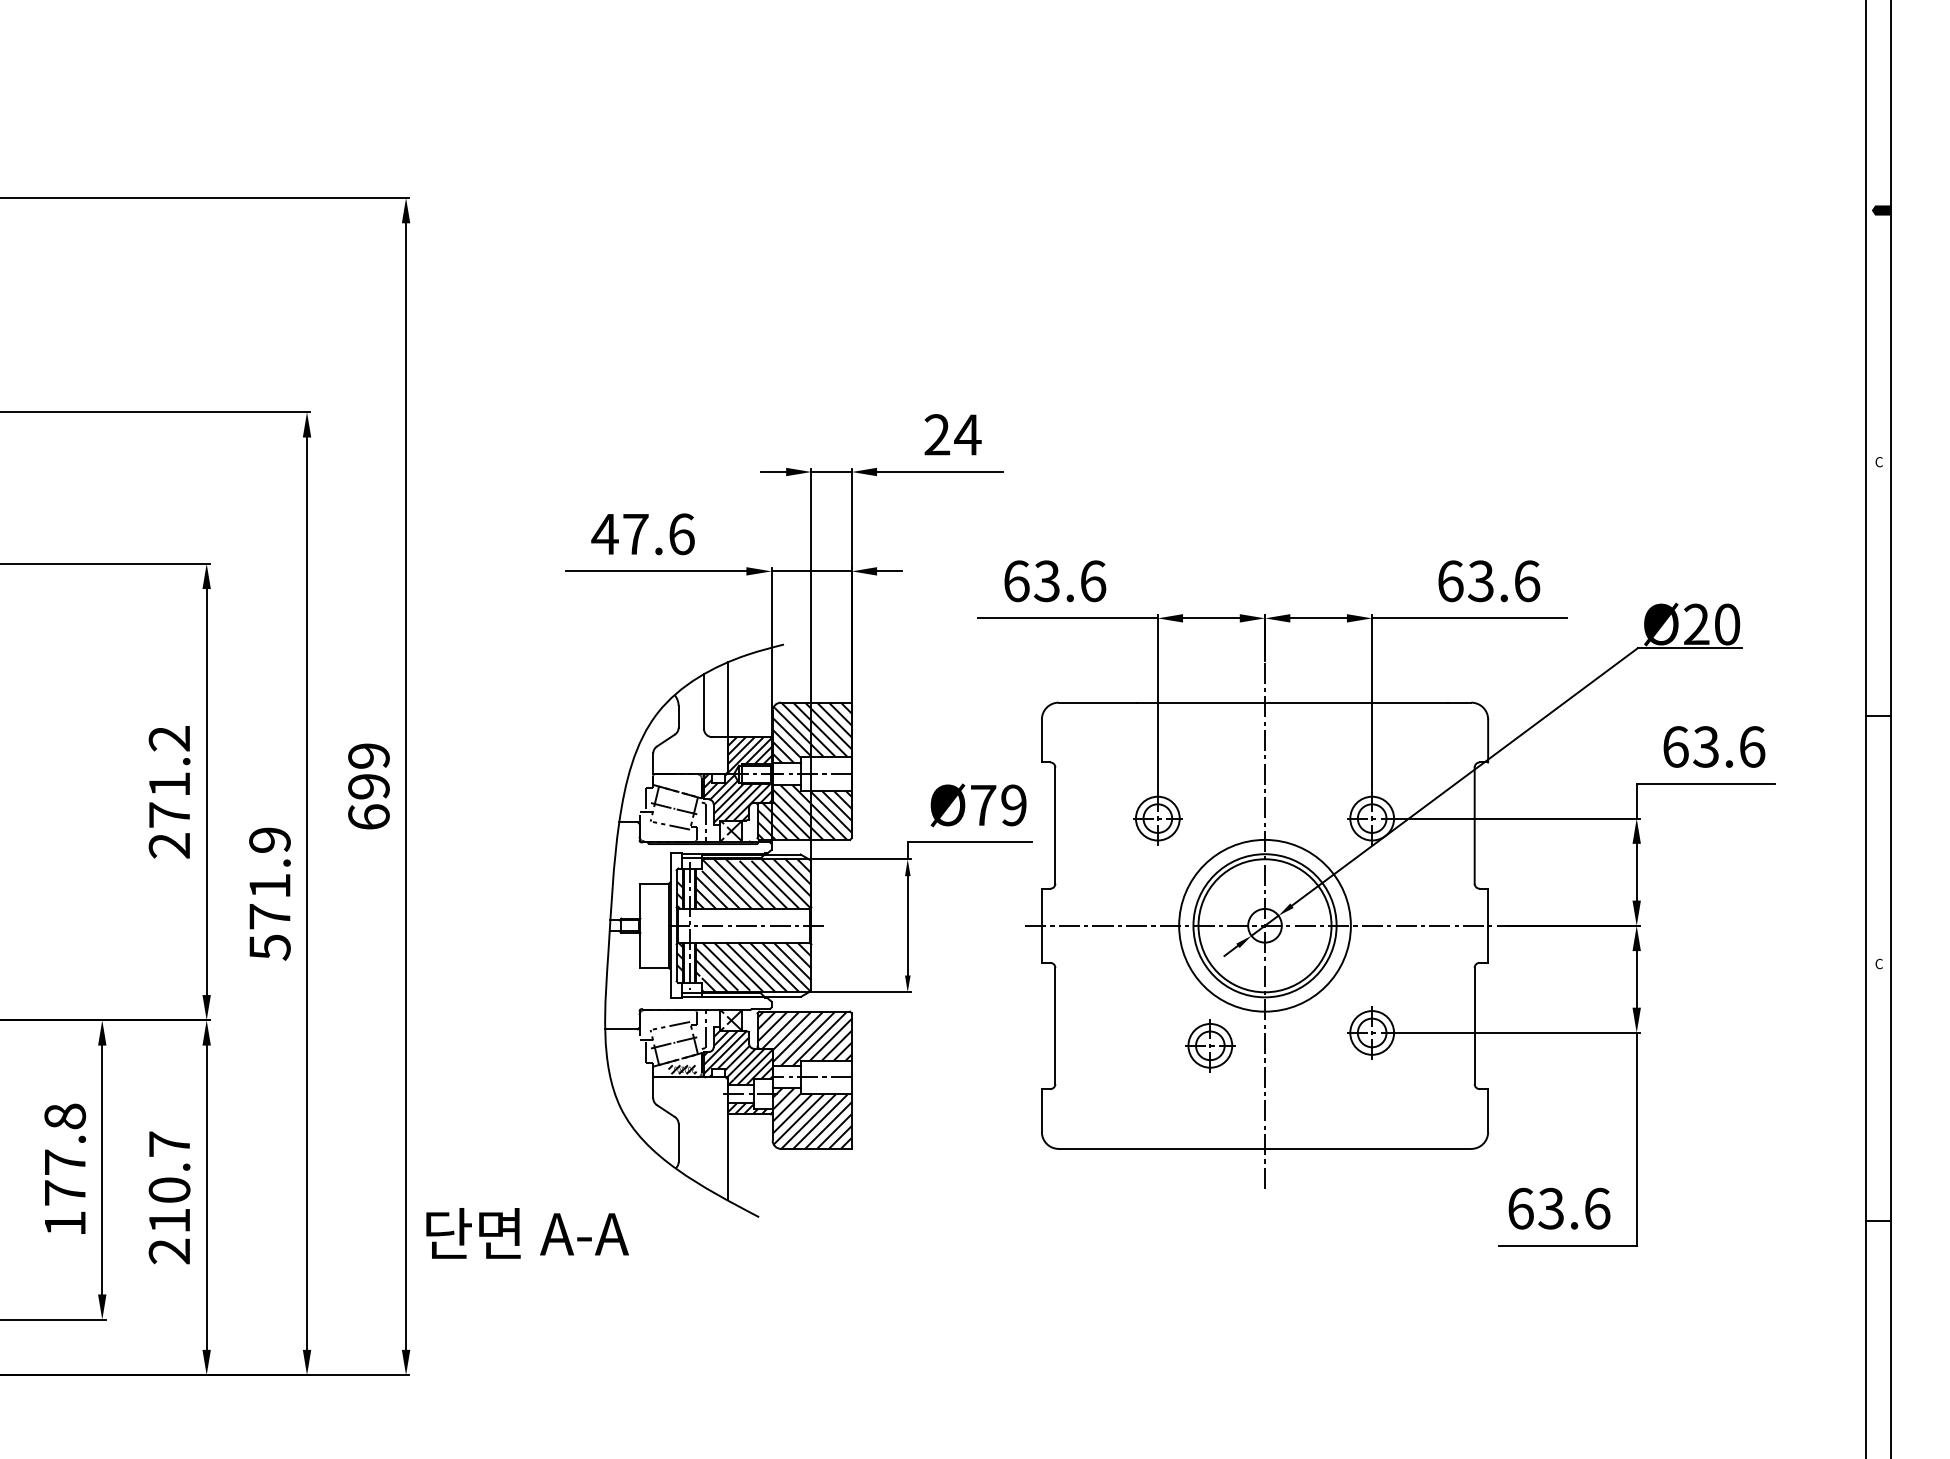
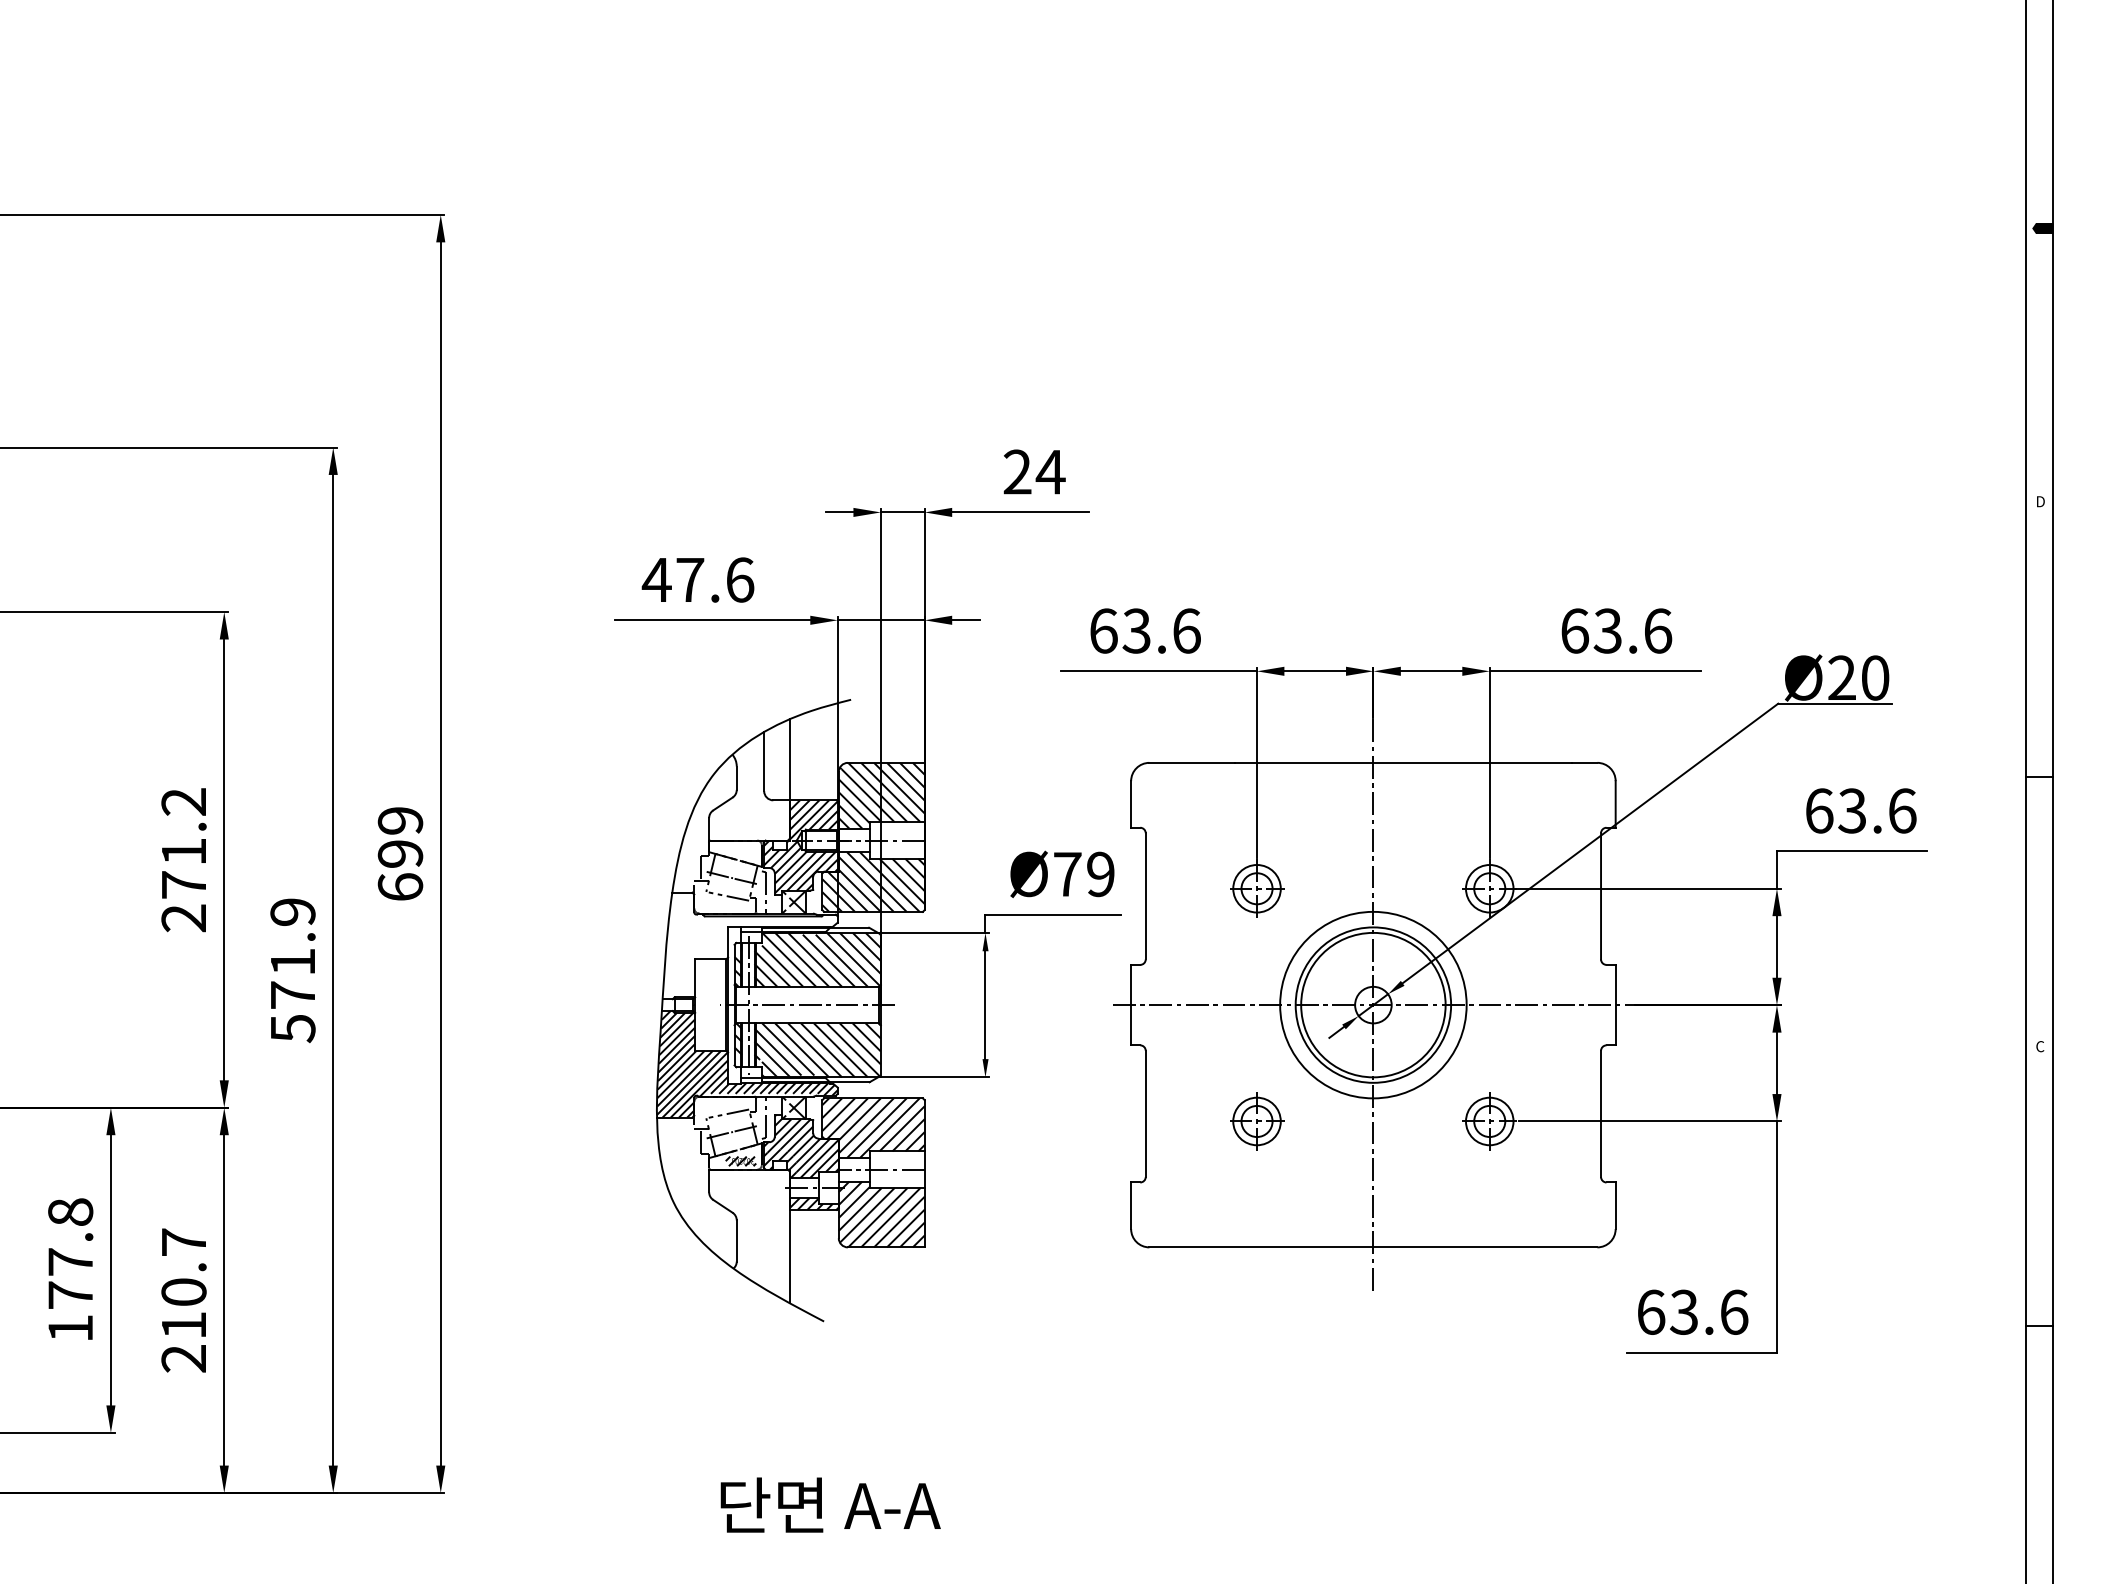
text: (1879, 461) -> (2040, 501), C -> D
hatch: (688, 980) -> (747, 1064), added
part: (1210, 1045) -> (1257, 1121), moved
text: (527, 1232) -> (830, 1504), moved

